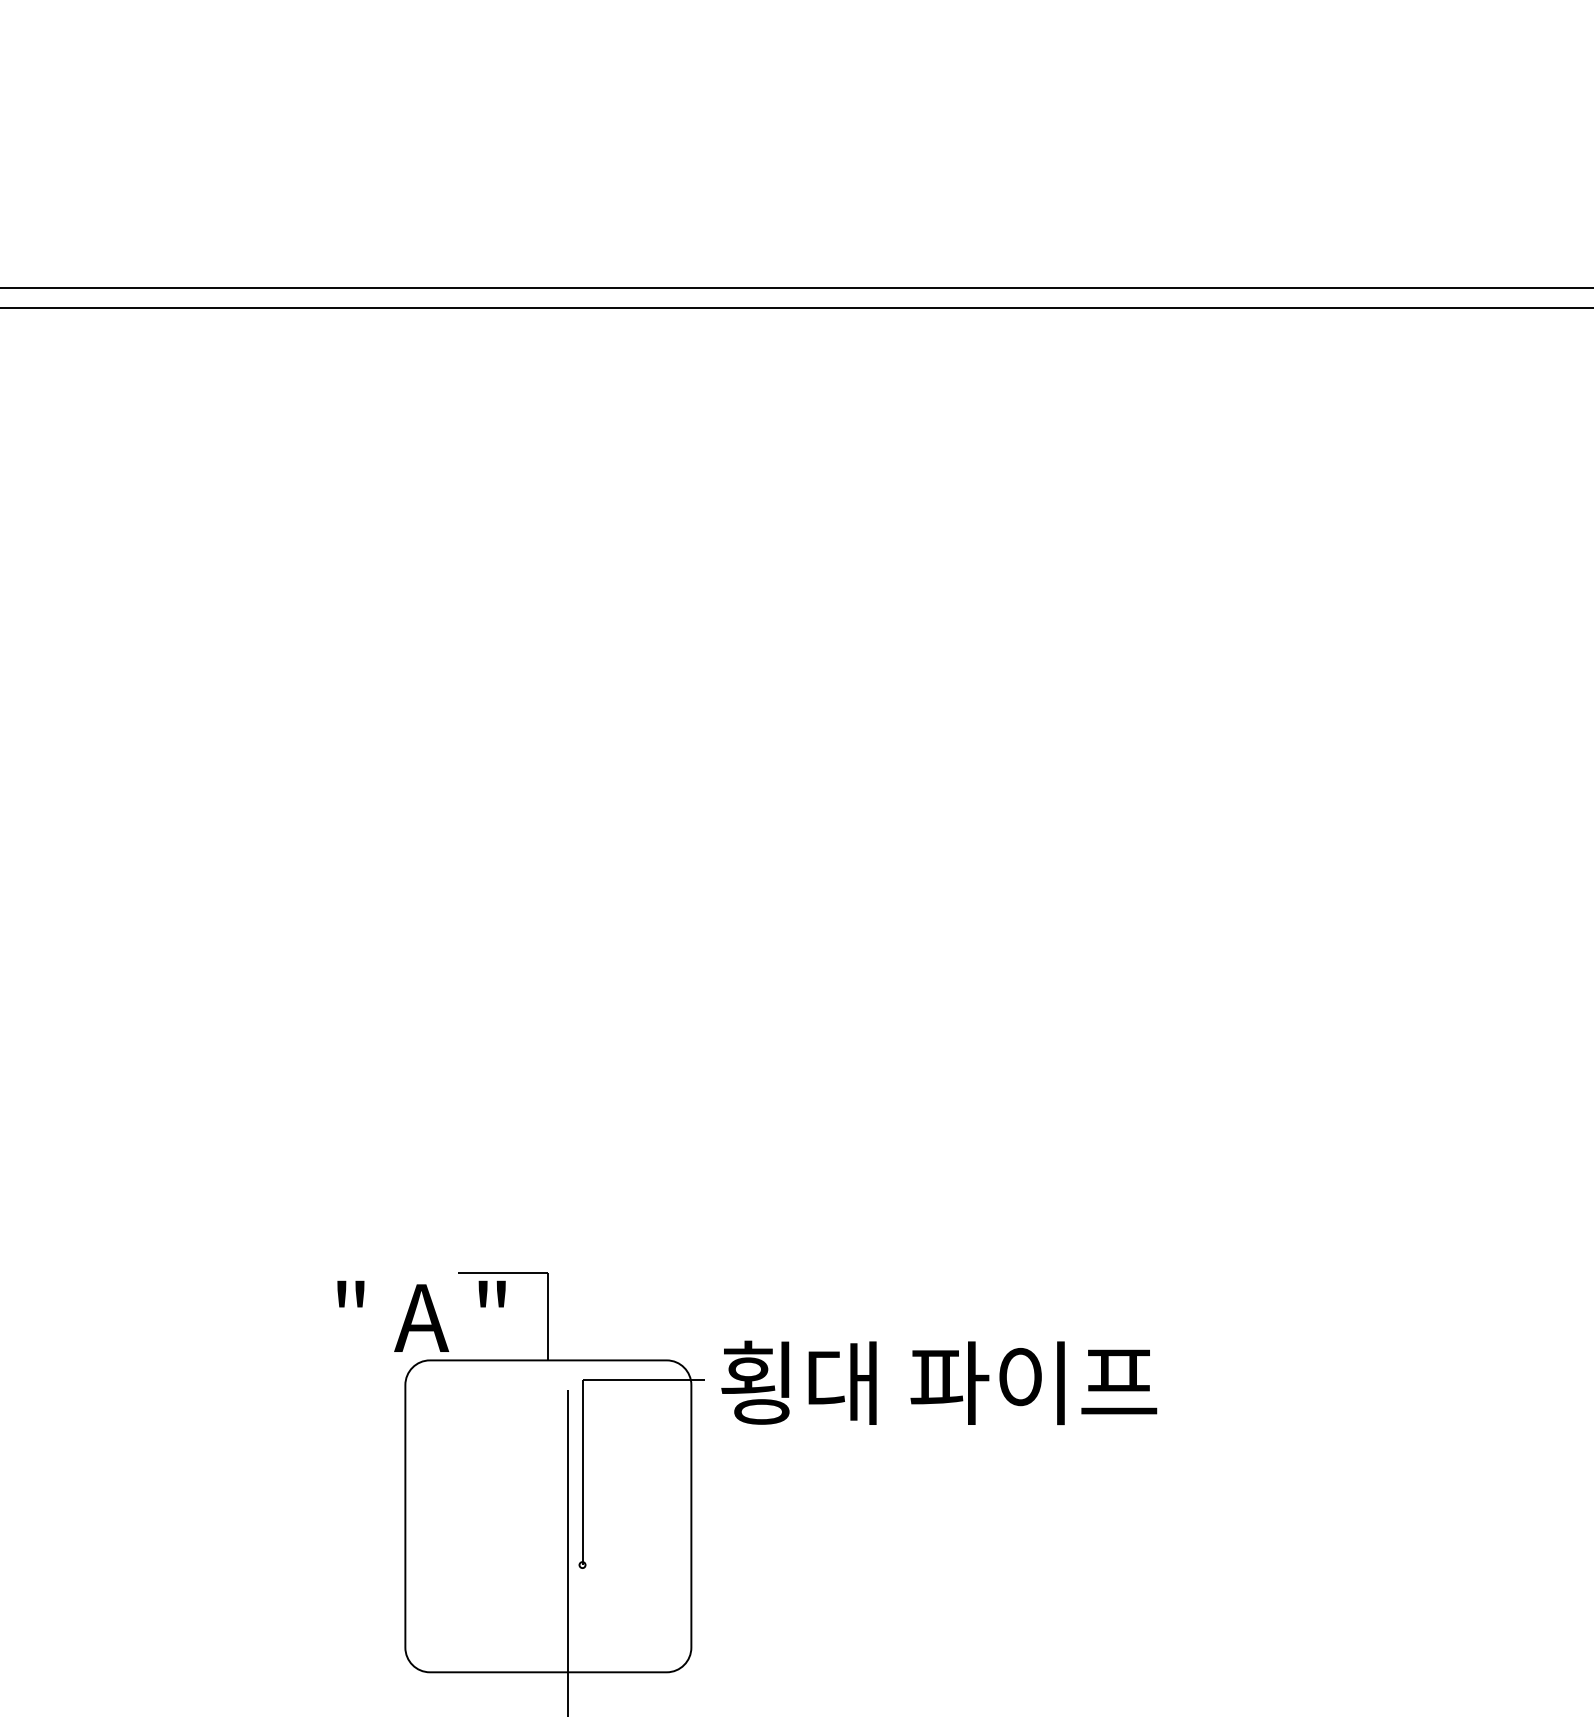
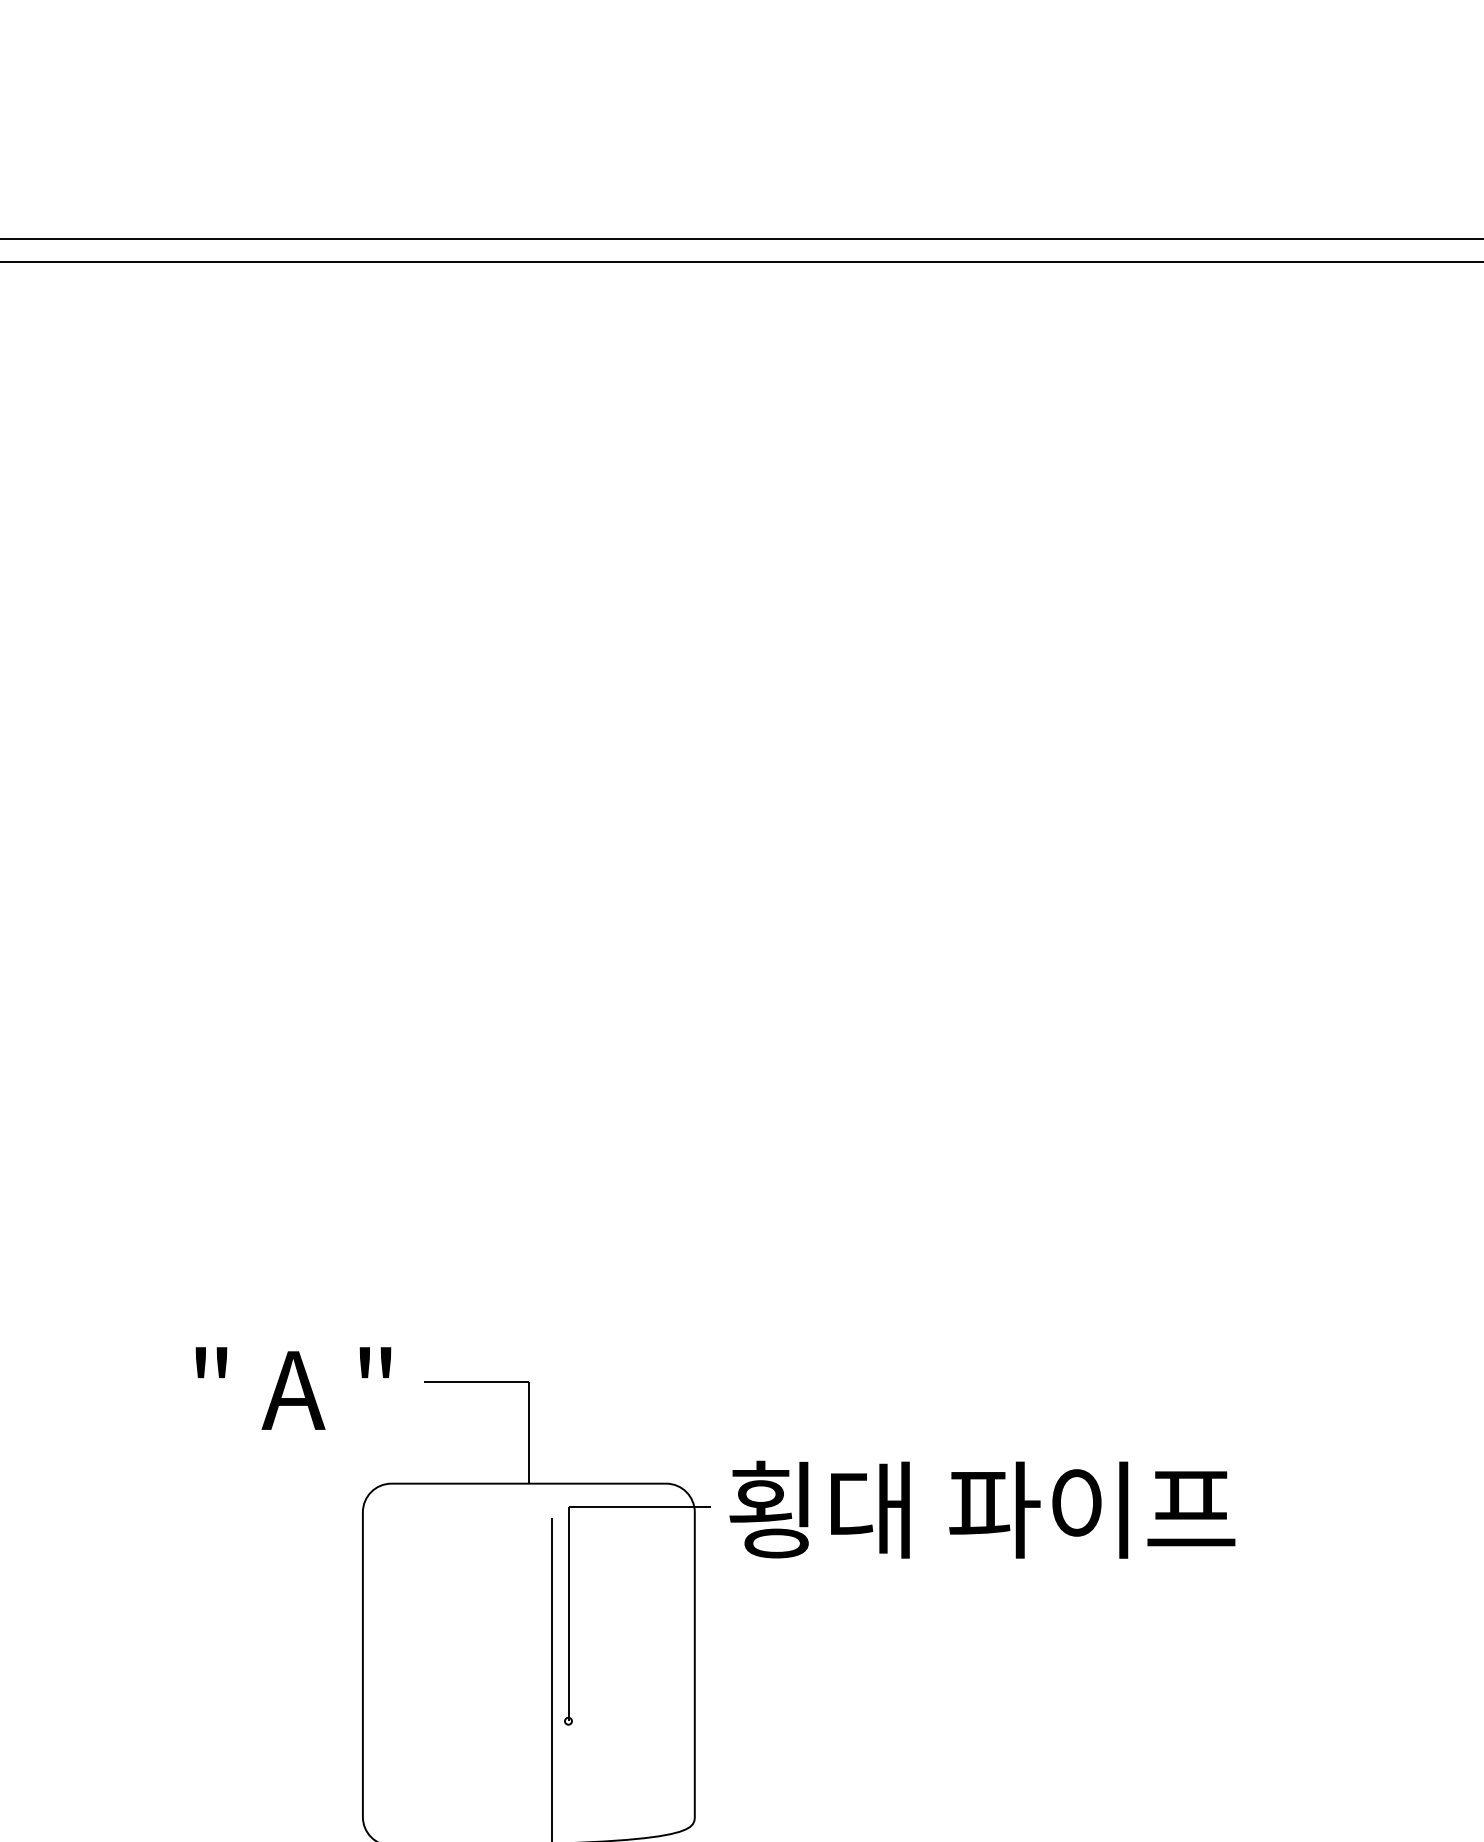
text: (421, 1315) -> (293, 1387), moved

